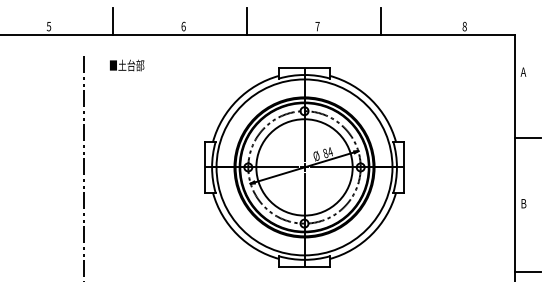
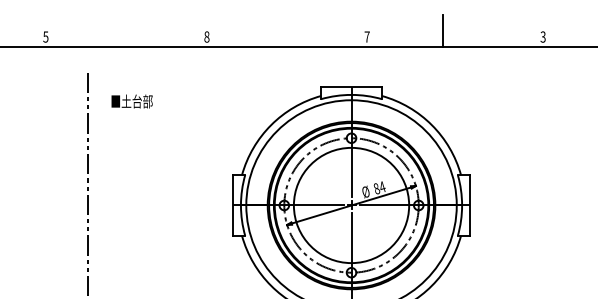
line: (113, 21) -> (123, 30), removed
line: (246, 21) -> (282, 30), removed
text: (183, 26) -> (206, 36), 6 -> 8
text: (464, 26) -> (542, 36), 8 -> 3
text: (127, 65) -> (132, 101), moved

